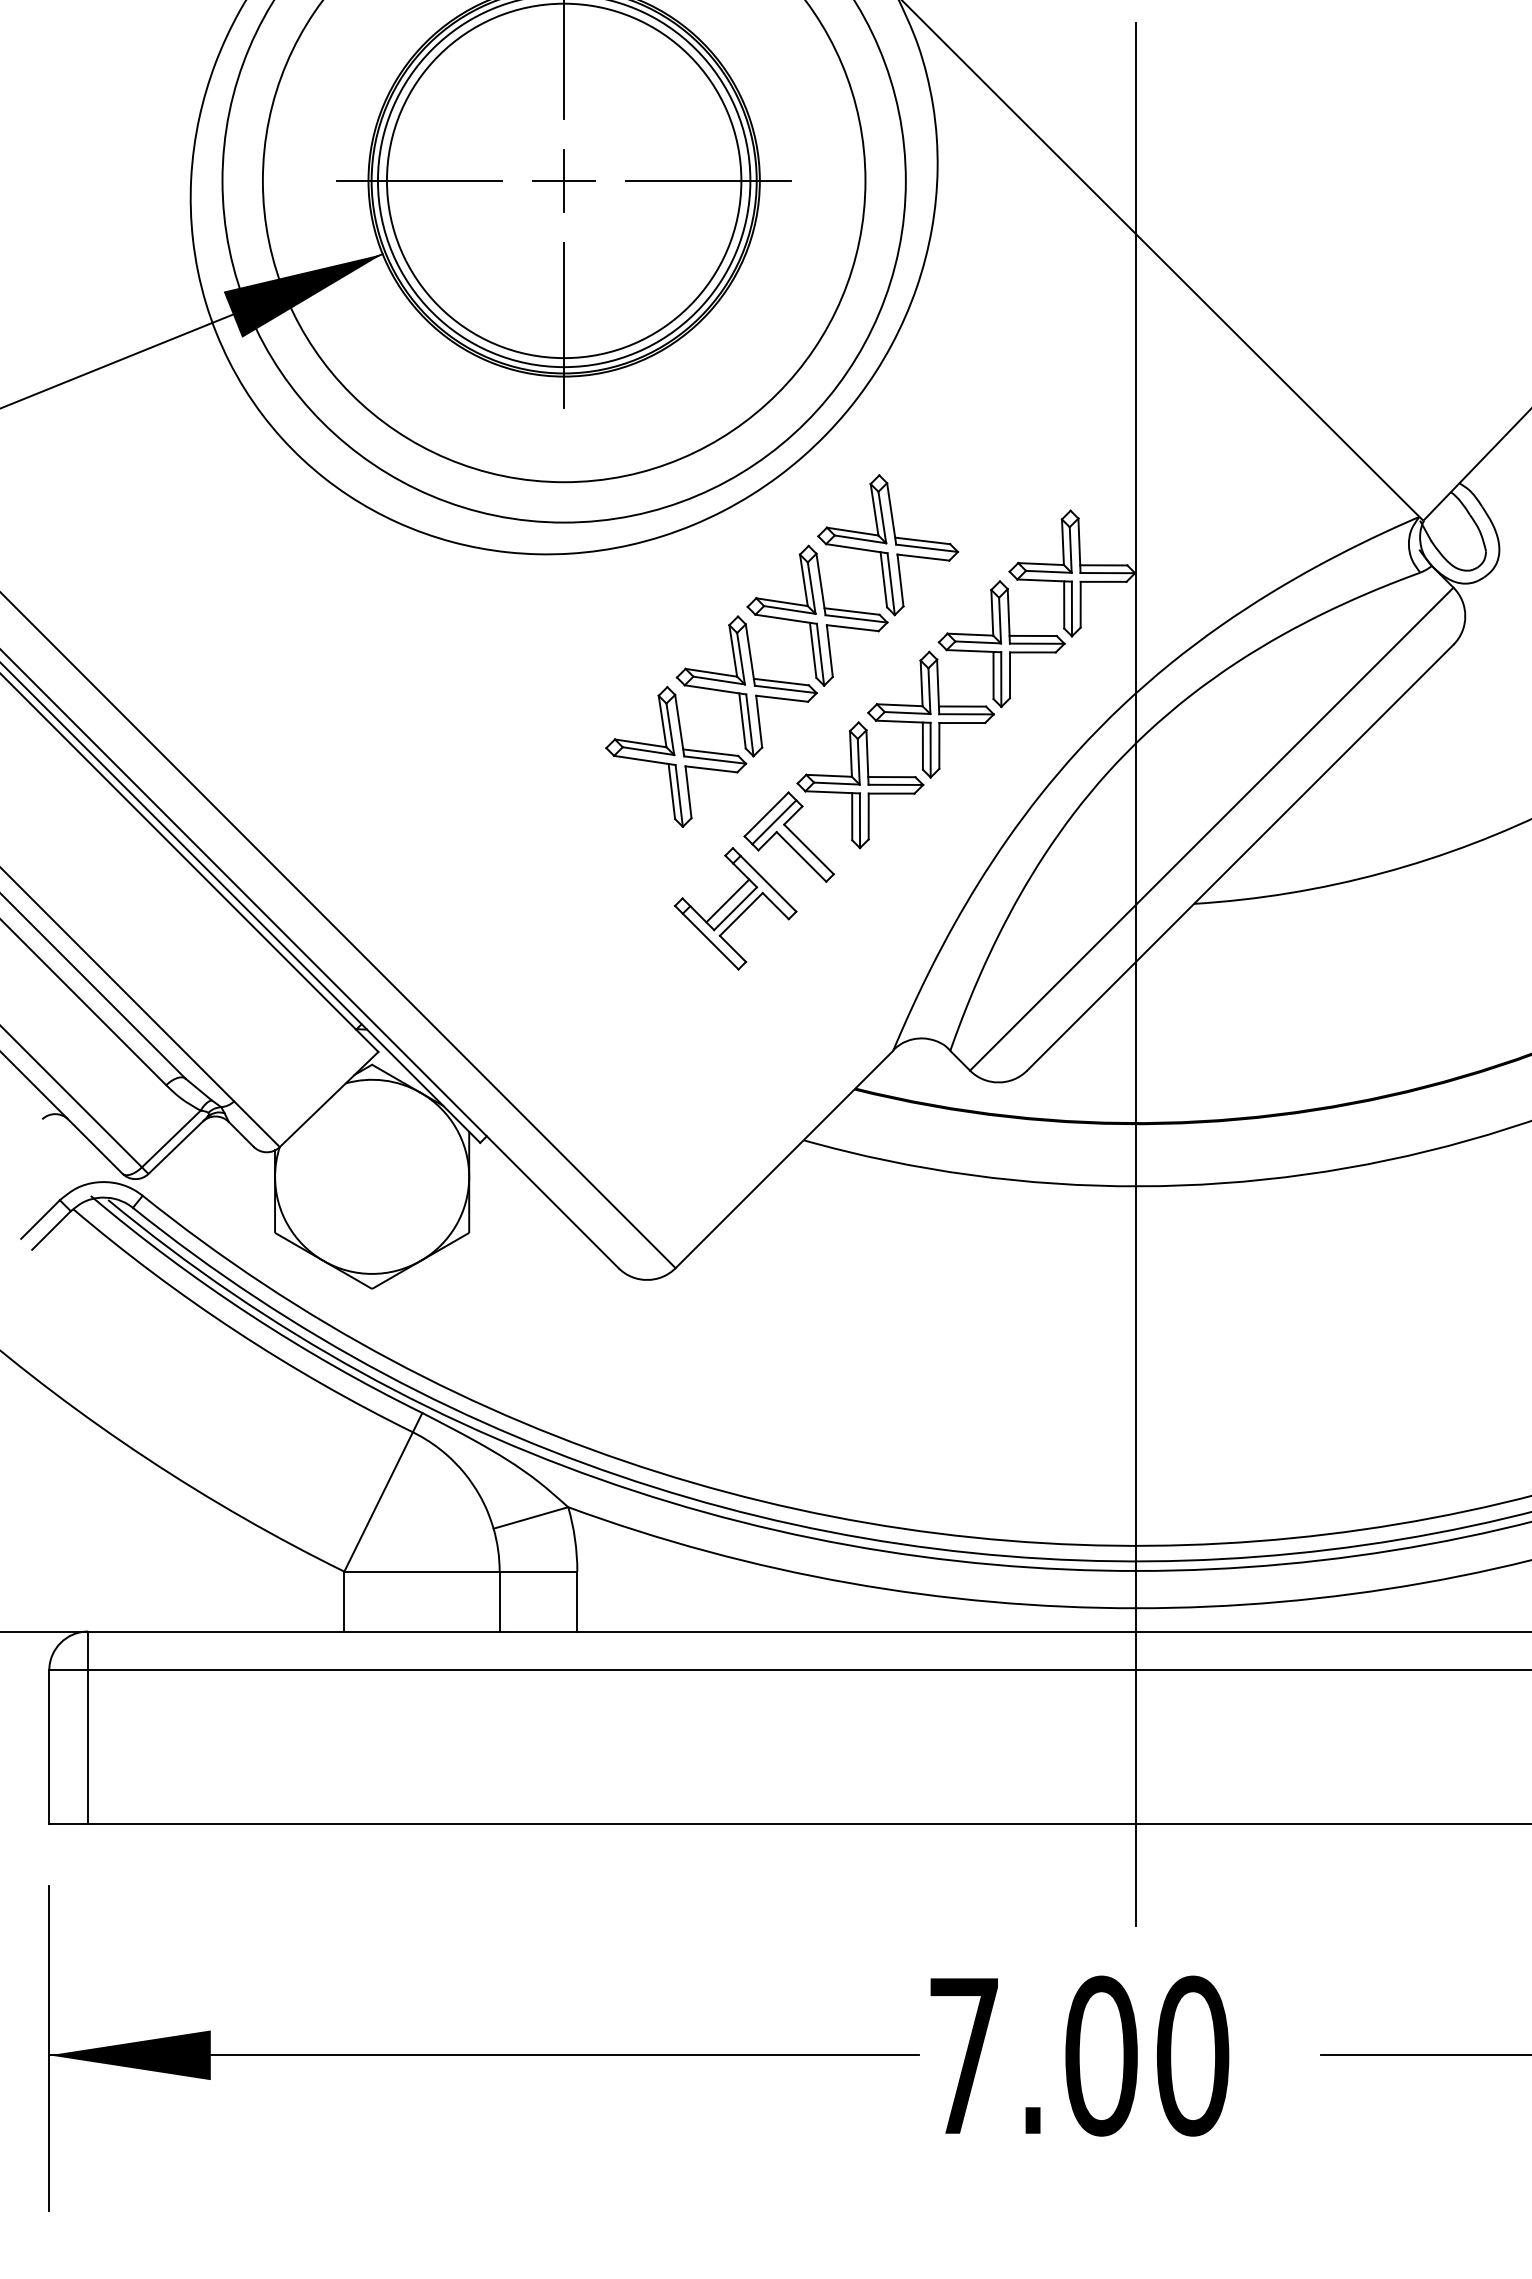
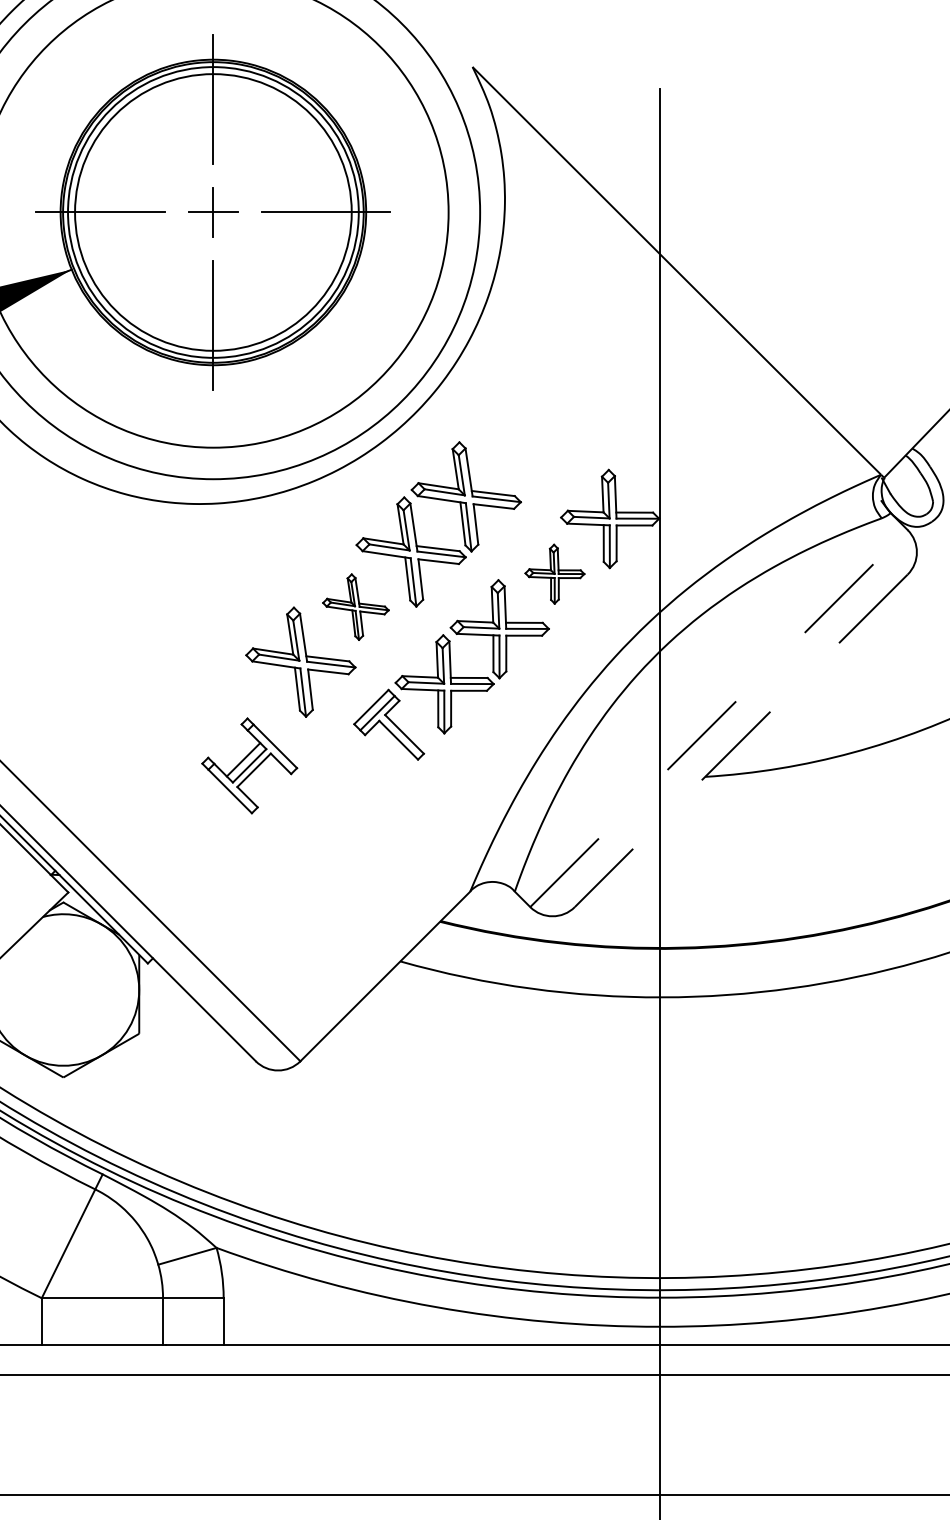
part: (1001, 644) -> (554, 574), size x0.6
part: (746, 686) -> (355, 607), size x0.6
line: (1211, 829) -> (718, 718), solid -> dashed
line: (1239, 858) -> (740, 741), solid -> dashed
part: (735, 908) -> (249, 765), moved

